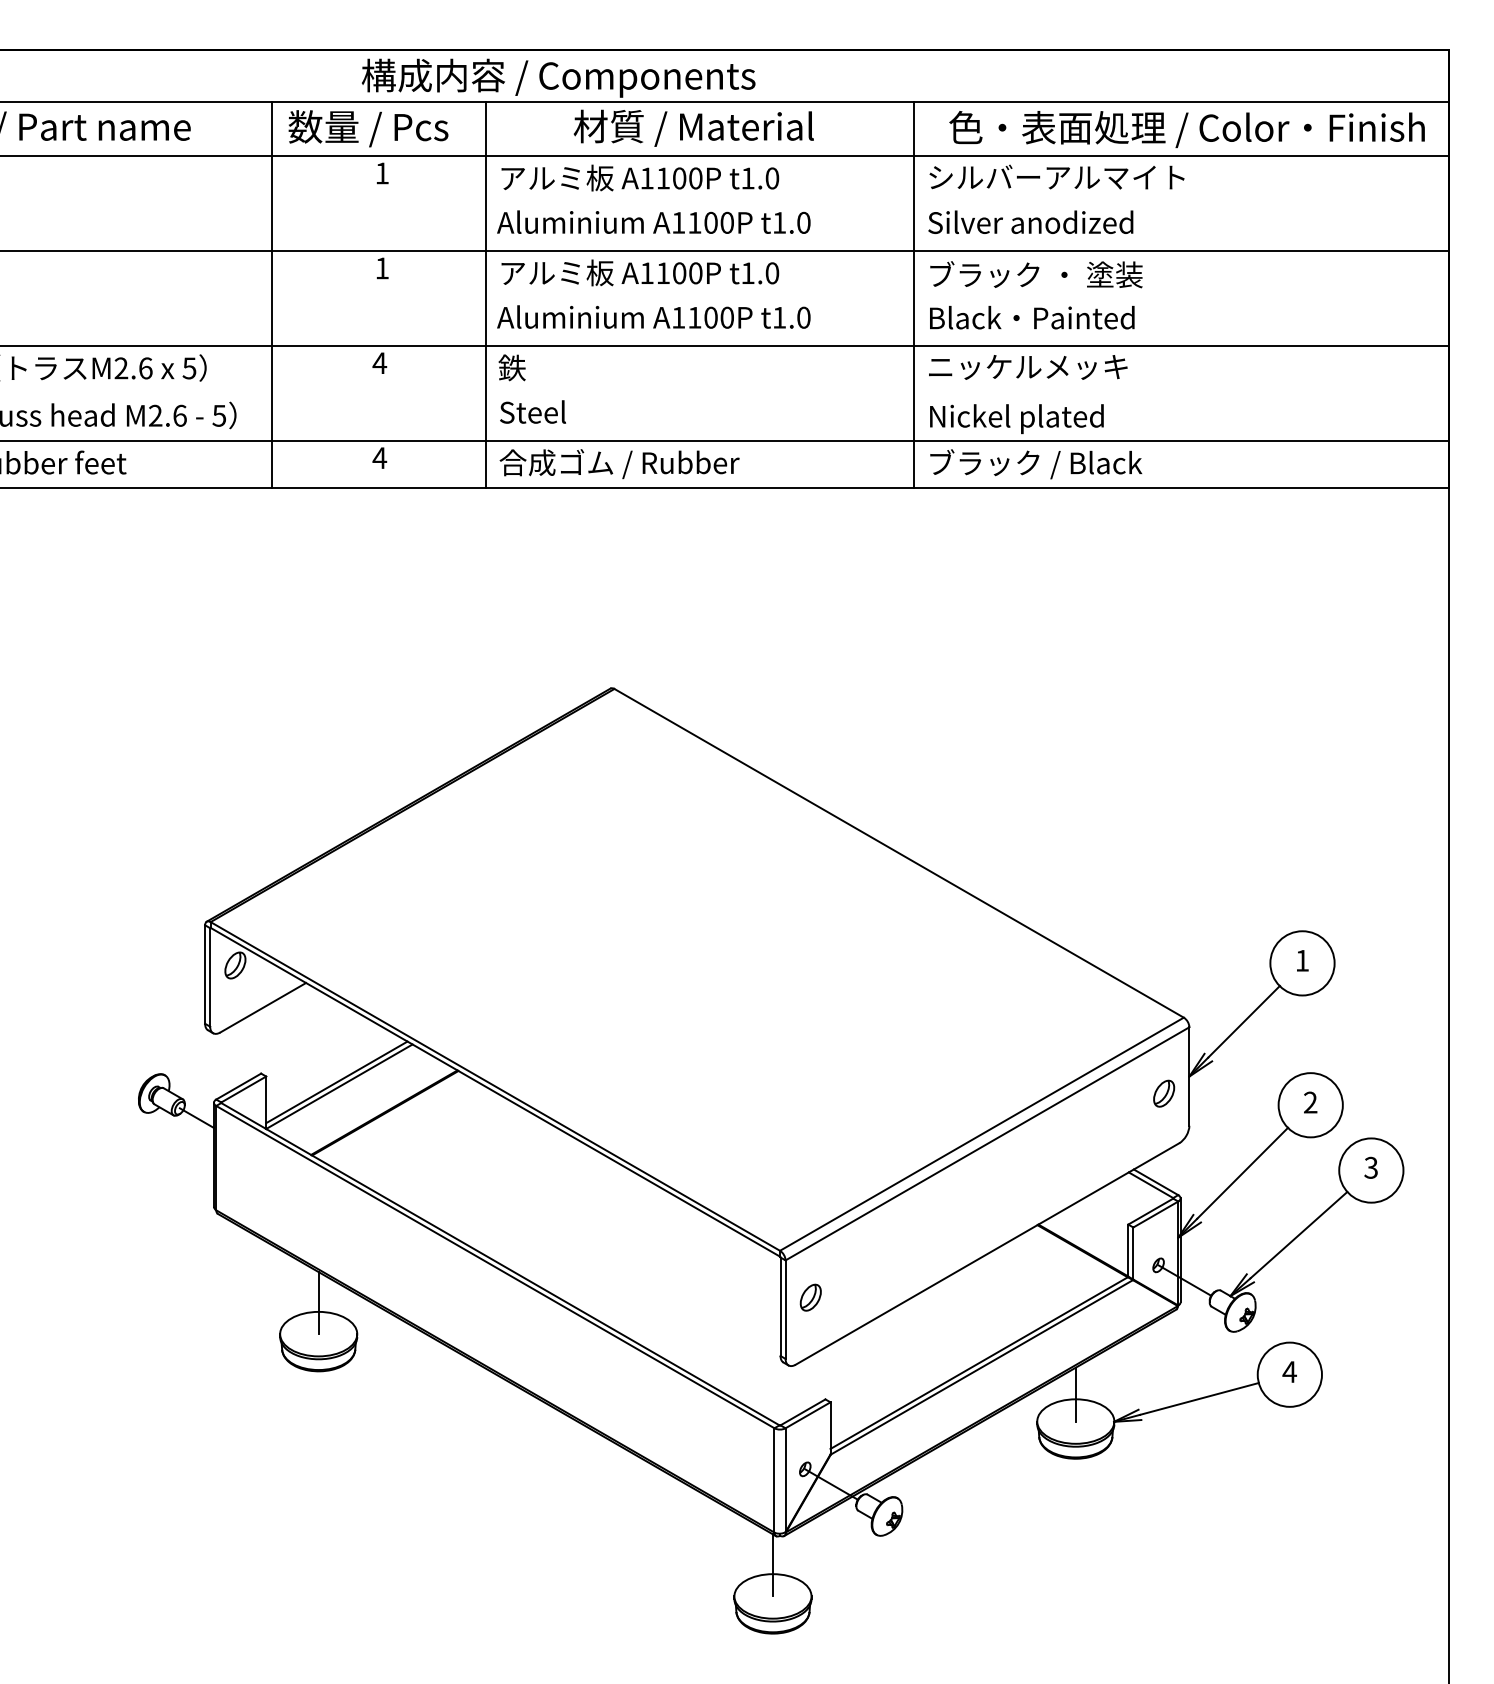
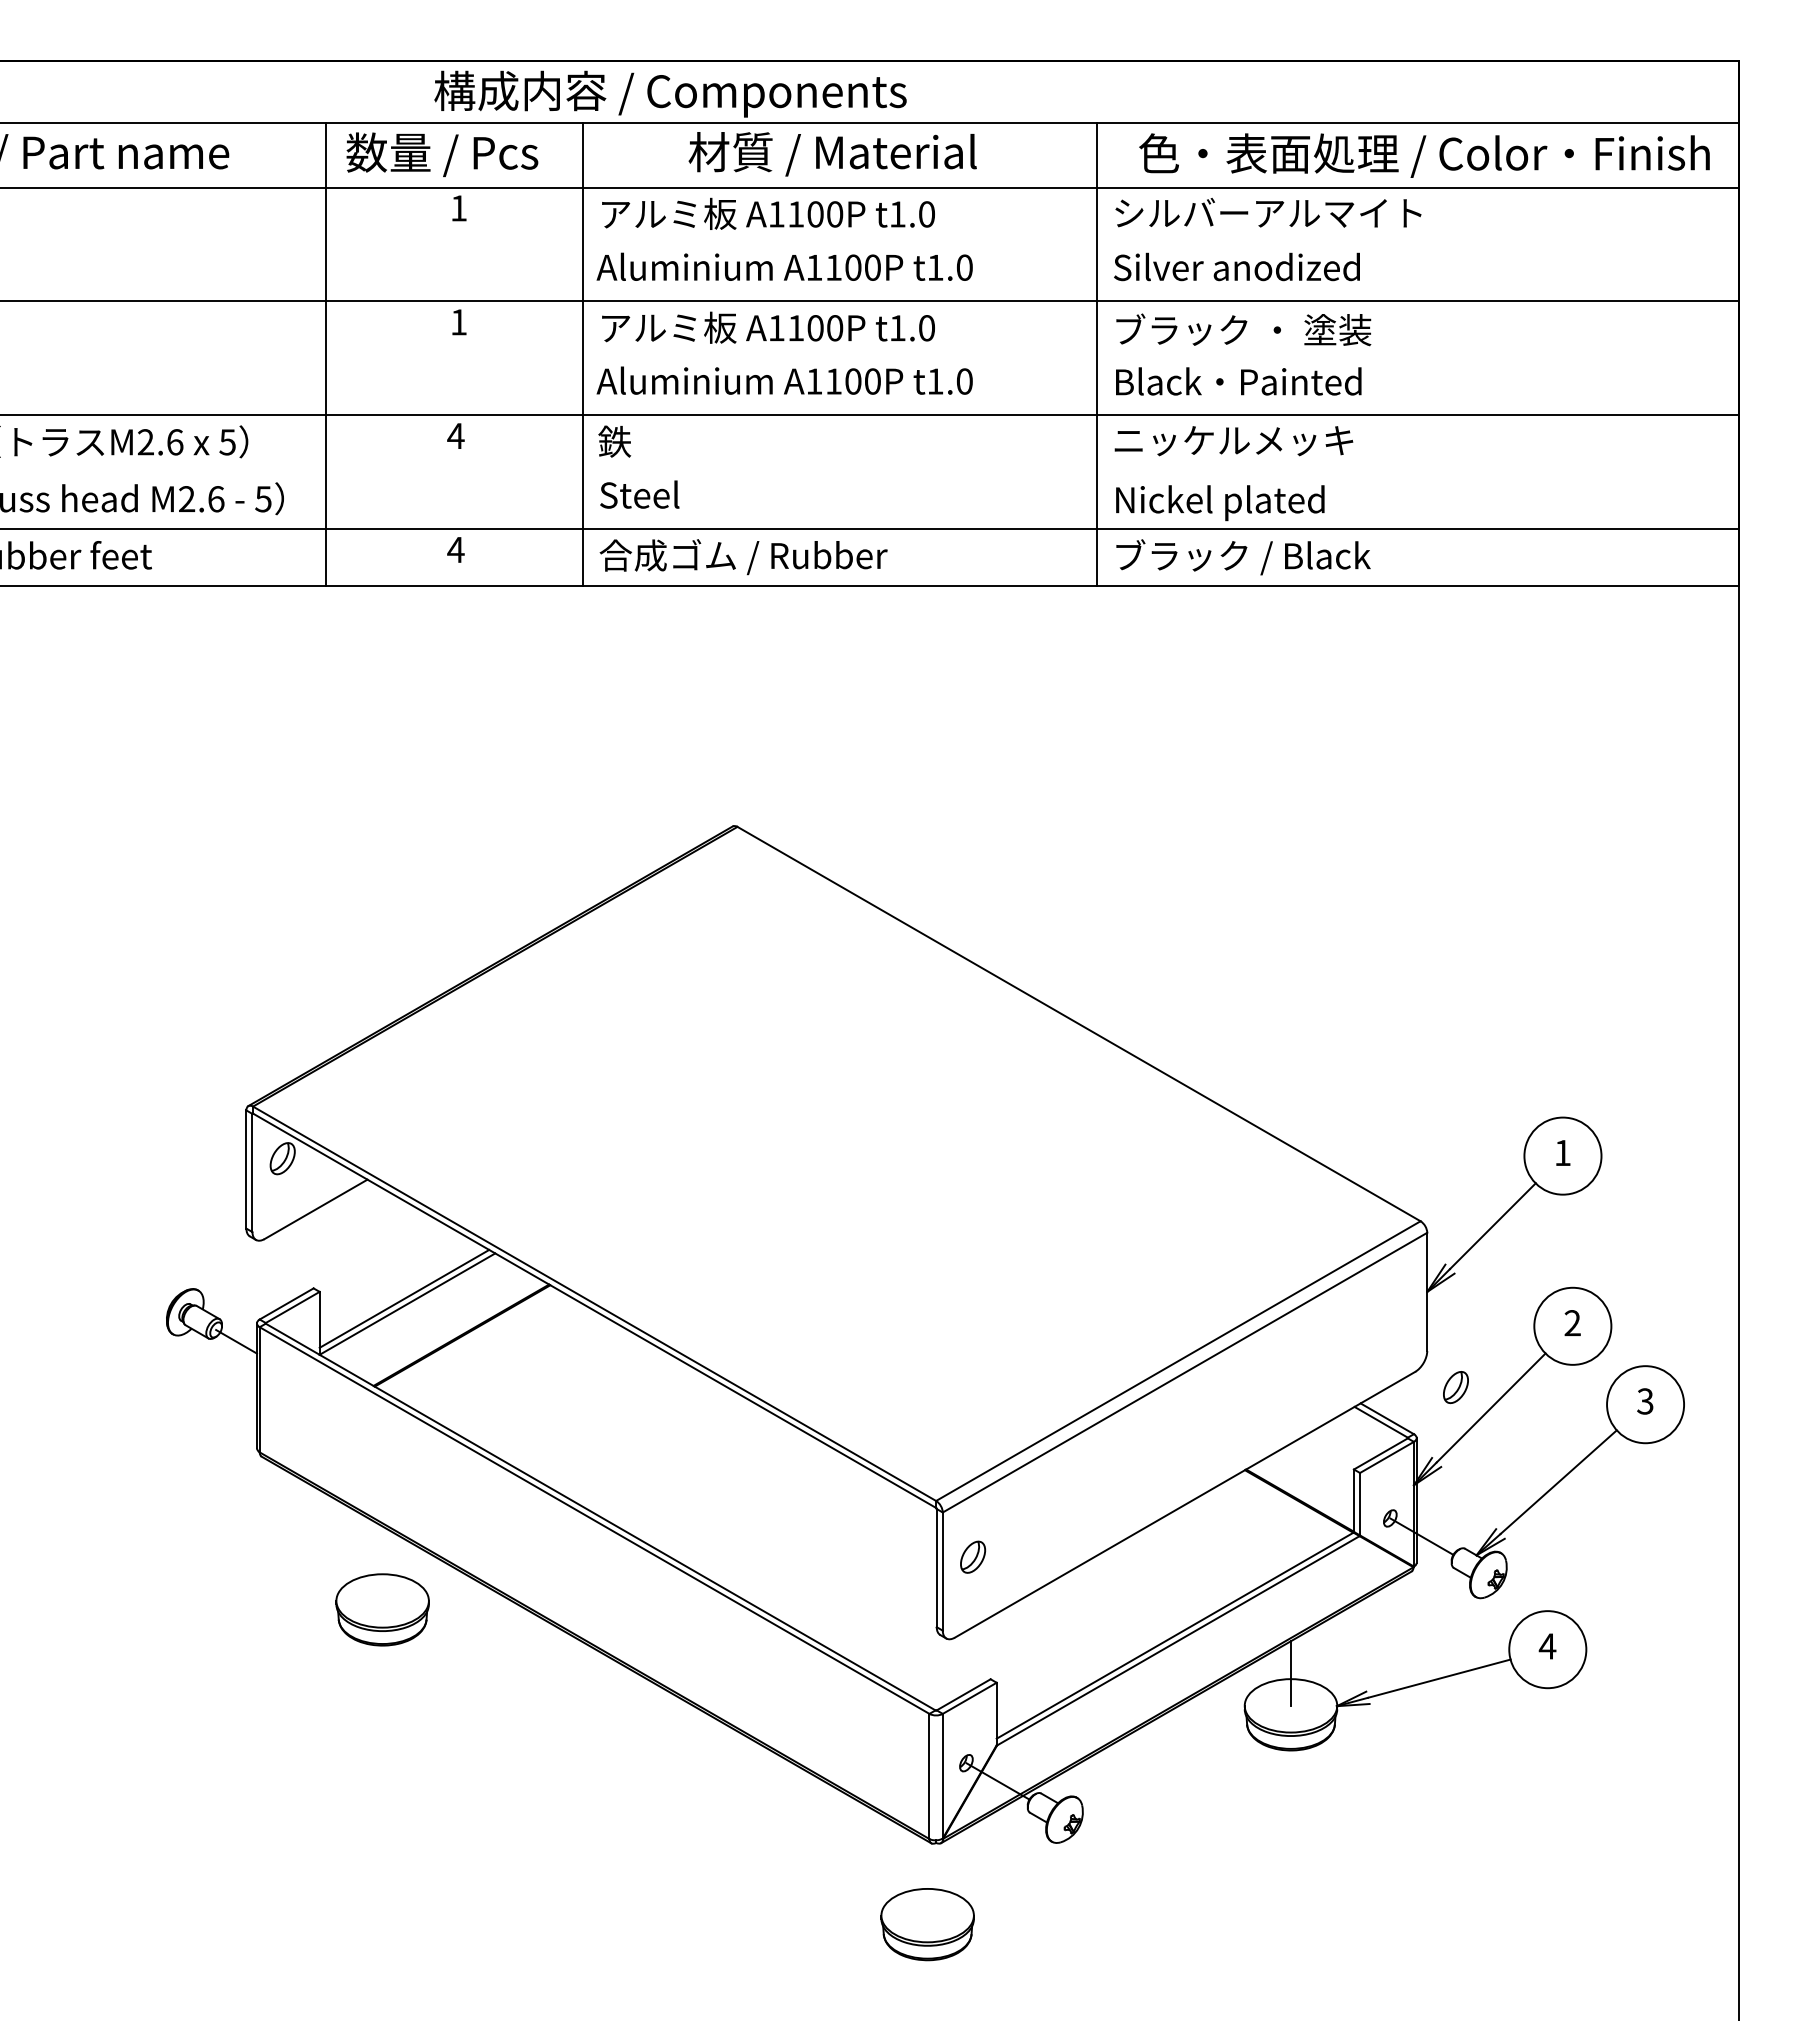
part: (1163, 1093) -> (1455, 1387), moved
line: (318, 1302) -> (382, 1563), removed
line: (772, 1565) -> (927, 1878), removed

